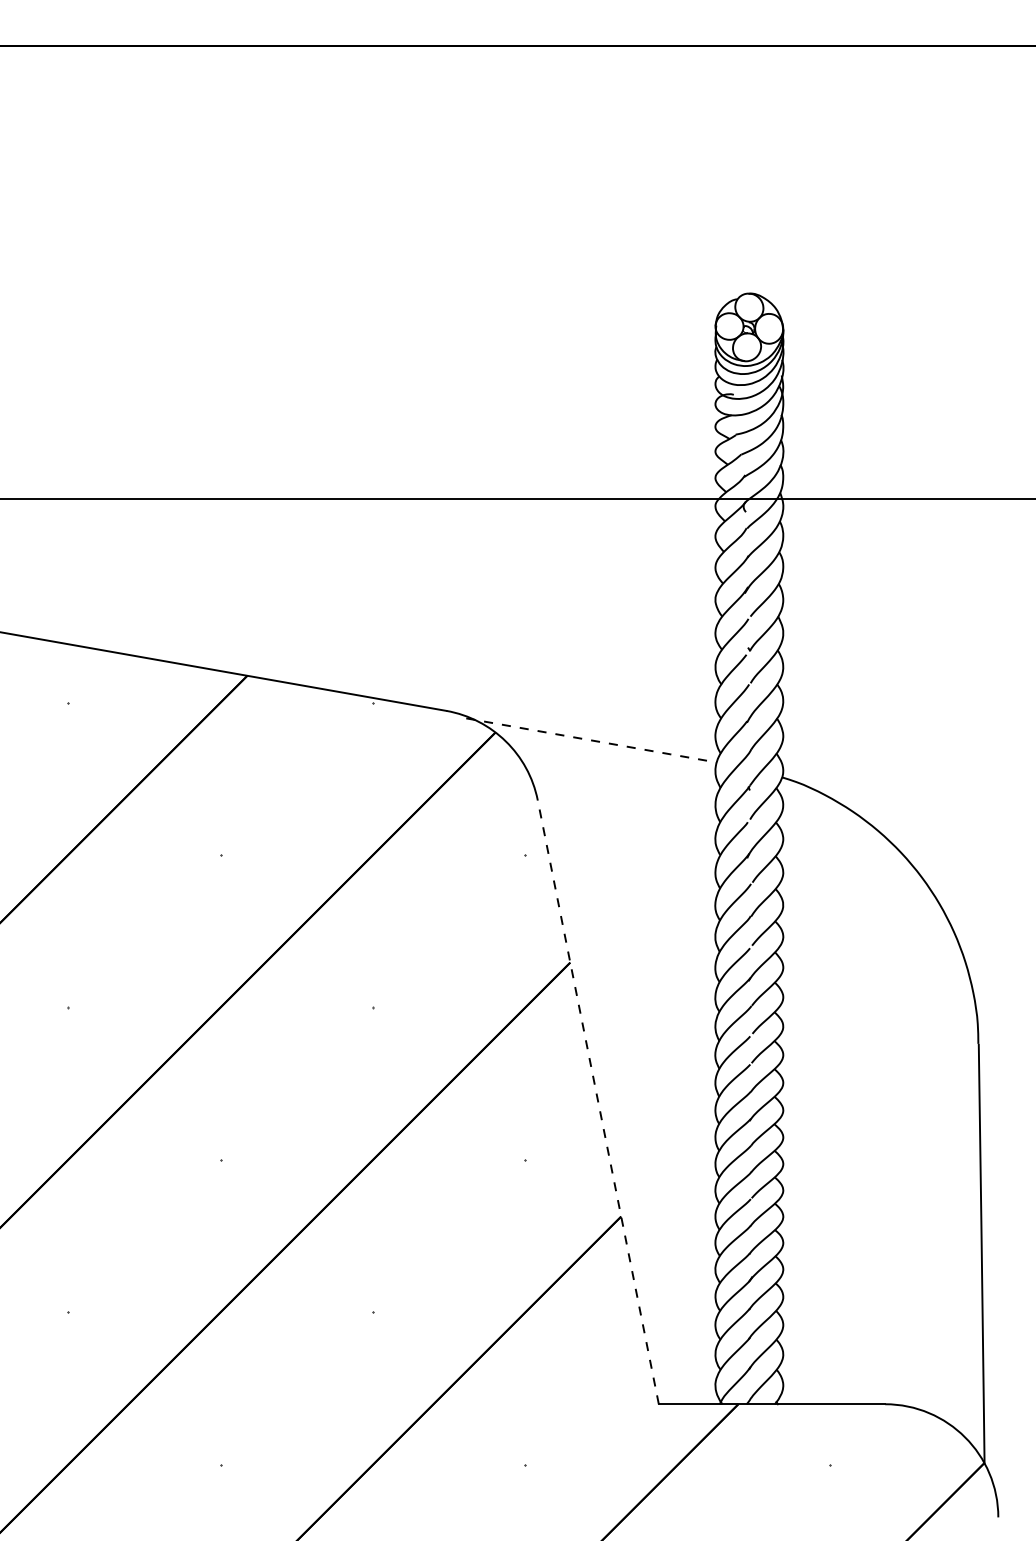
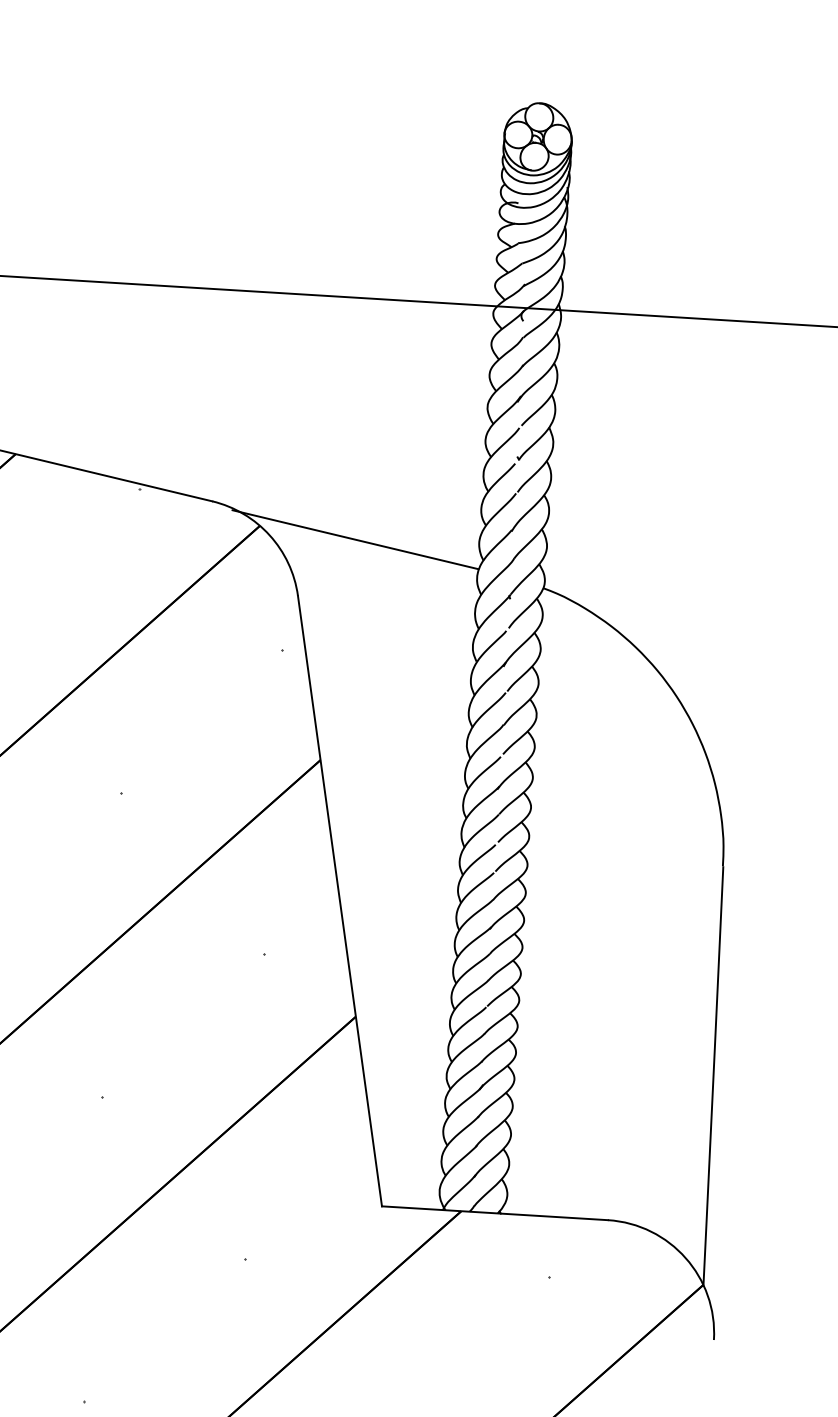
line: (592, 740) -> (356, 539), dashed -> solid
line: (598, 1101) -> (340, 900), dashed -> solid

